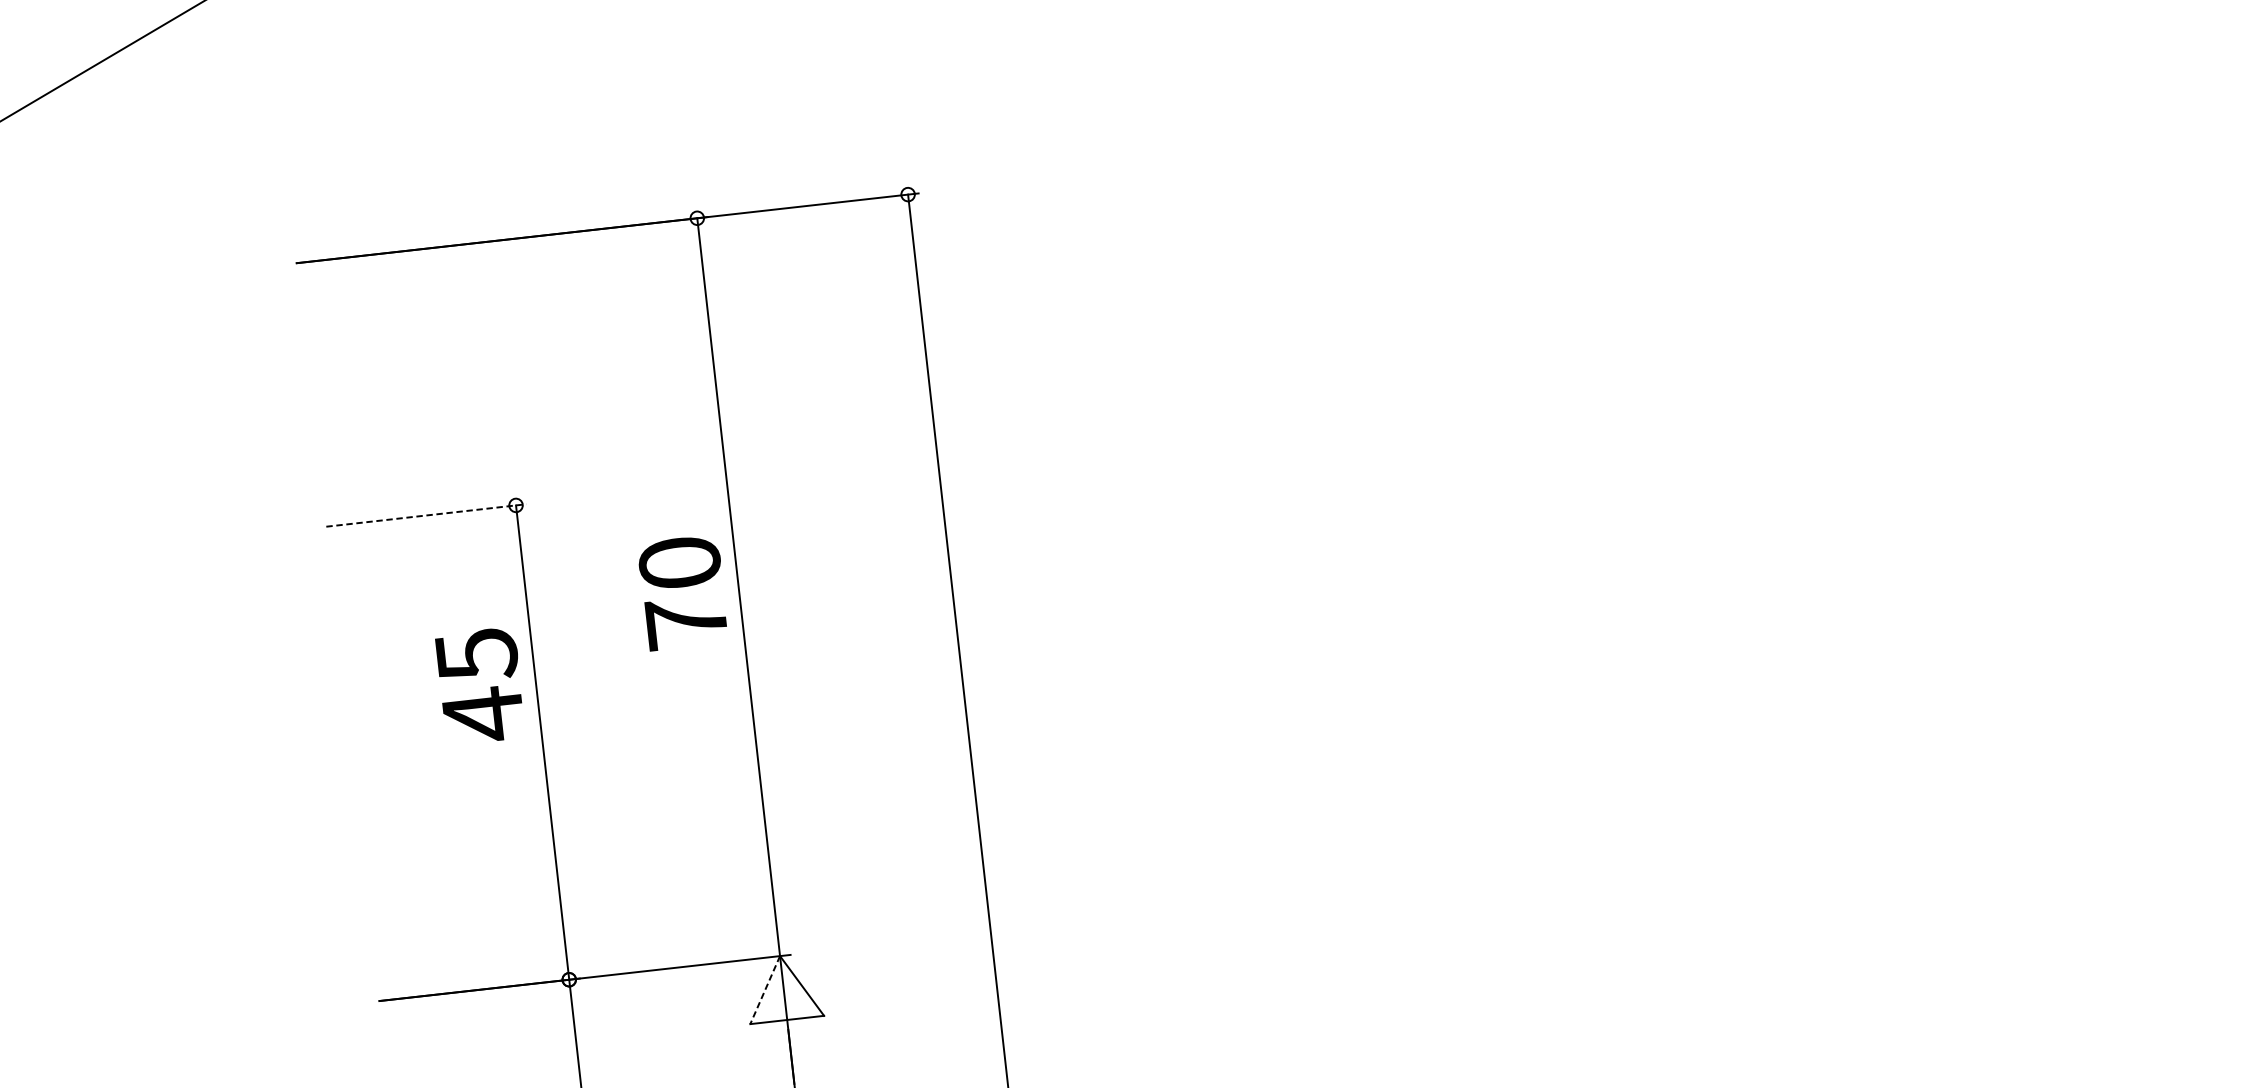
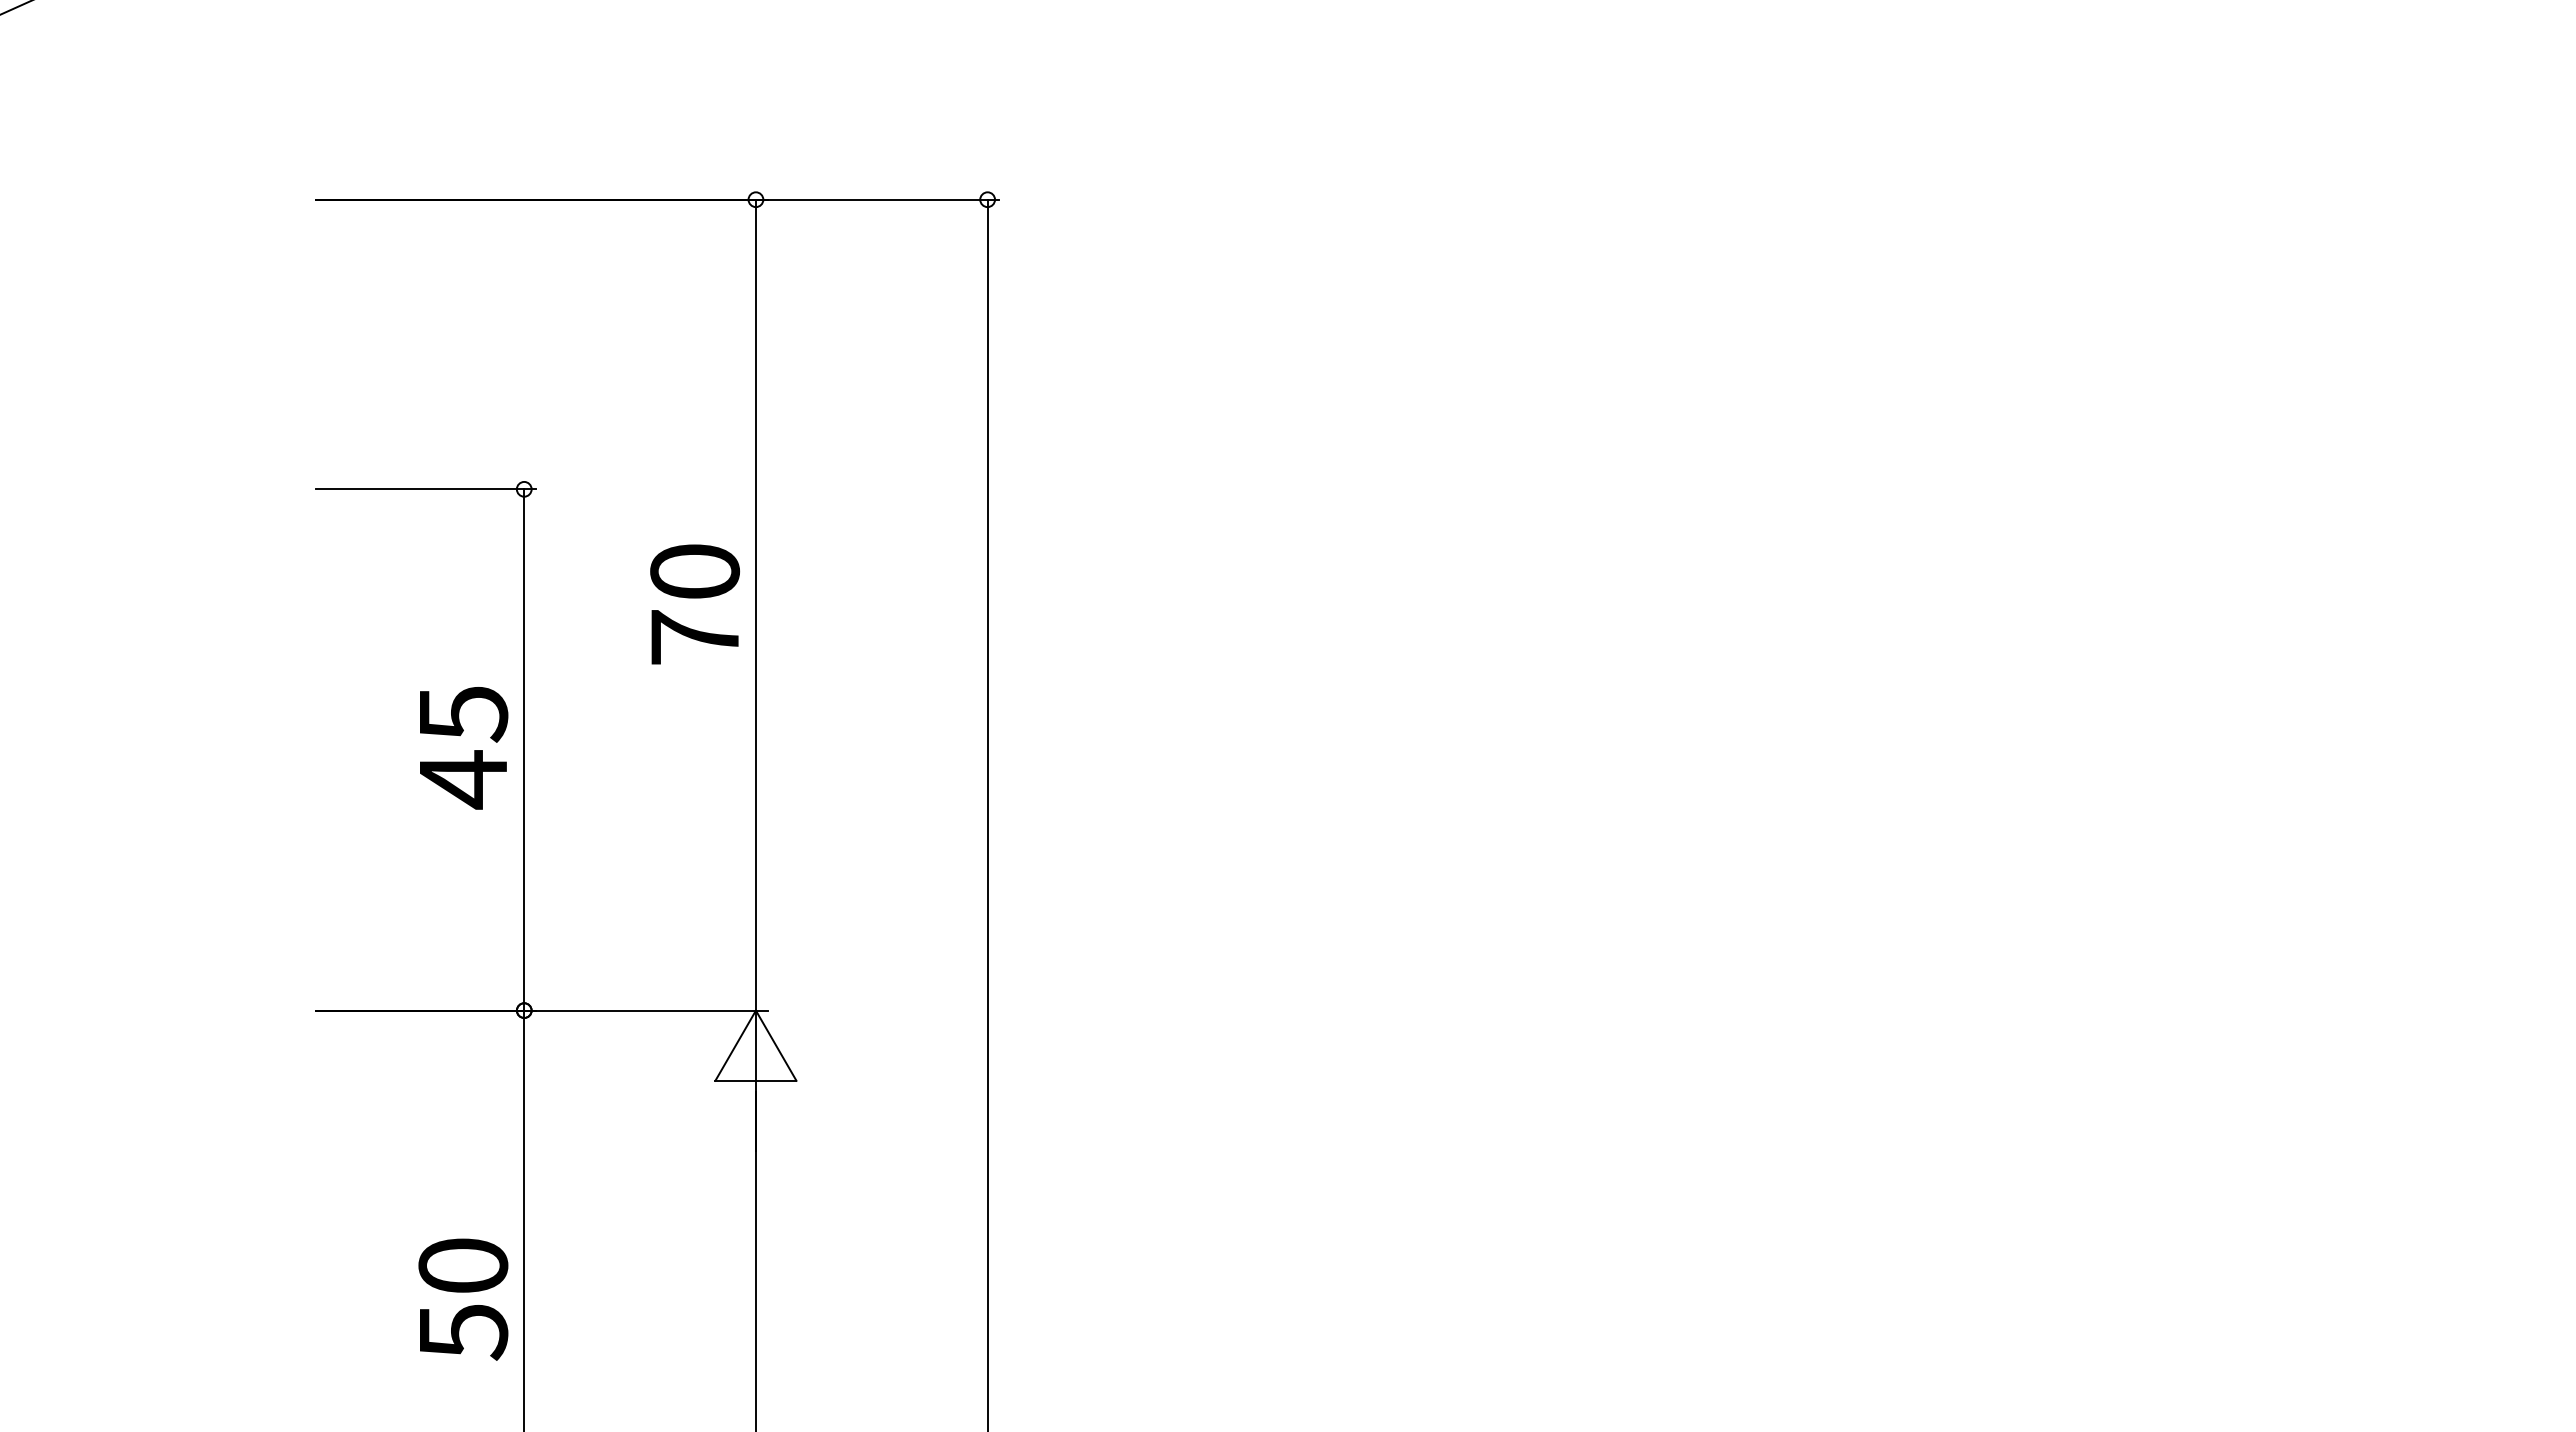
line: (427, 515) -> (426, 489), dashed -> solid
text: (481, 686) -> (464, 748), moved
line: (765, 989) -> (735, 1045), dashed -> solid

